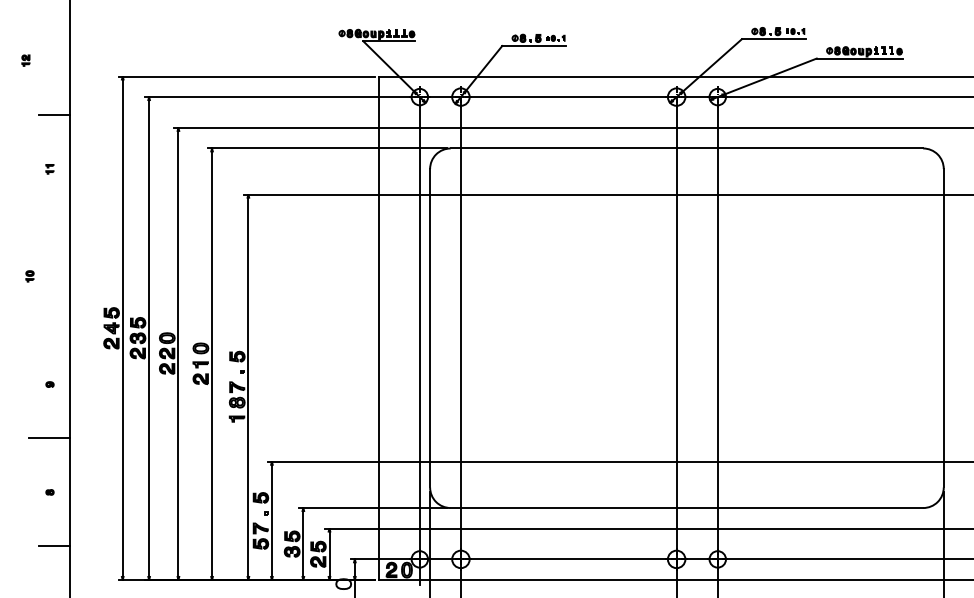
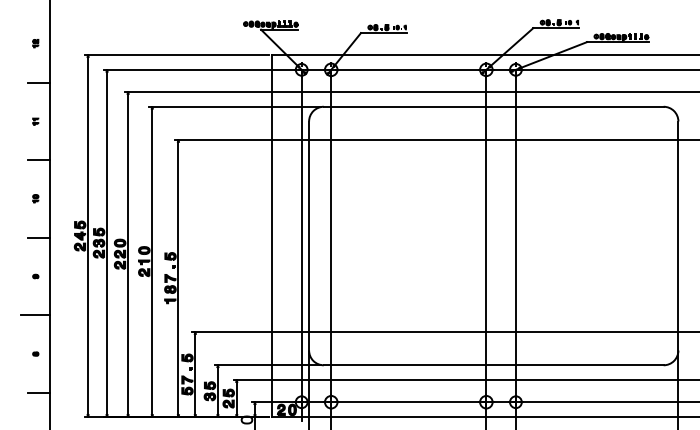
part: (25, 60) -> (35, 43), moved
line: (54, 222) -> (39, 159), added
part: (29, 276) -> (35, 198), moved
line: (54, 330) -> (39, 237), added

